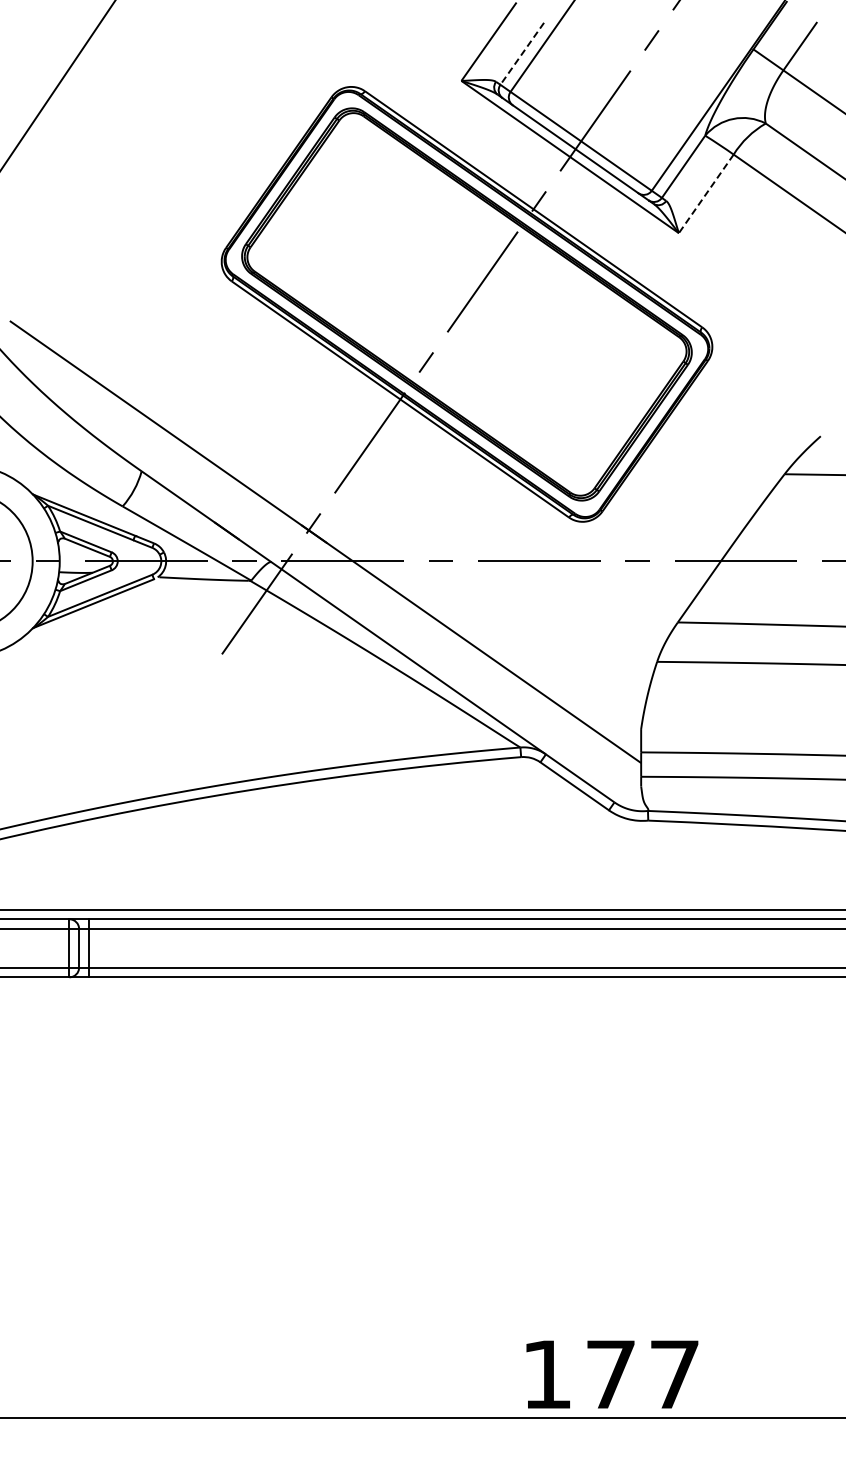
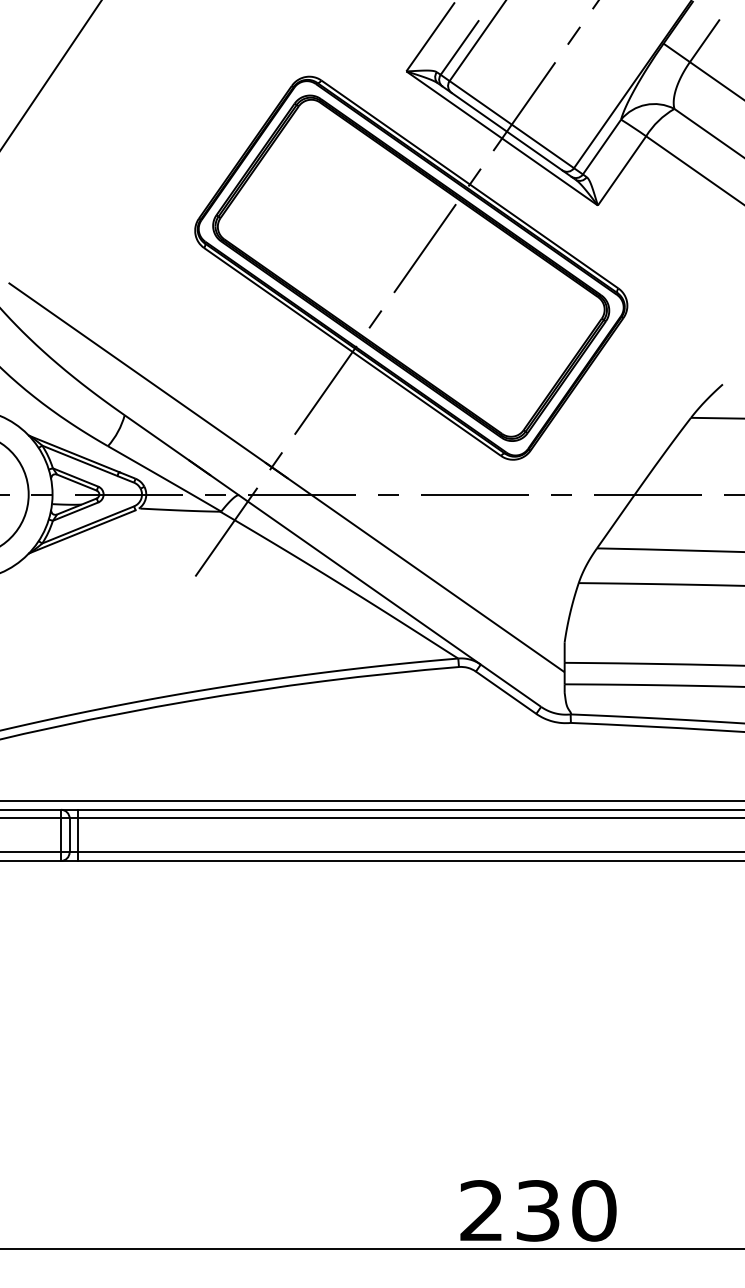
line: (521, 54) -> (459, 48), dashed -> solid
line: (705, 194) -> (621, 171), dashed -> solid
text: (611, 1374) -> (538, 1210), 177 -> 230

